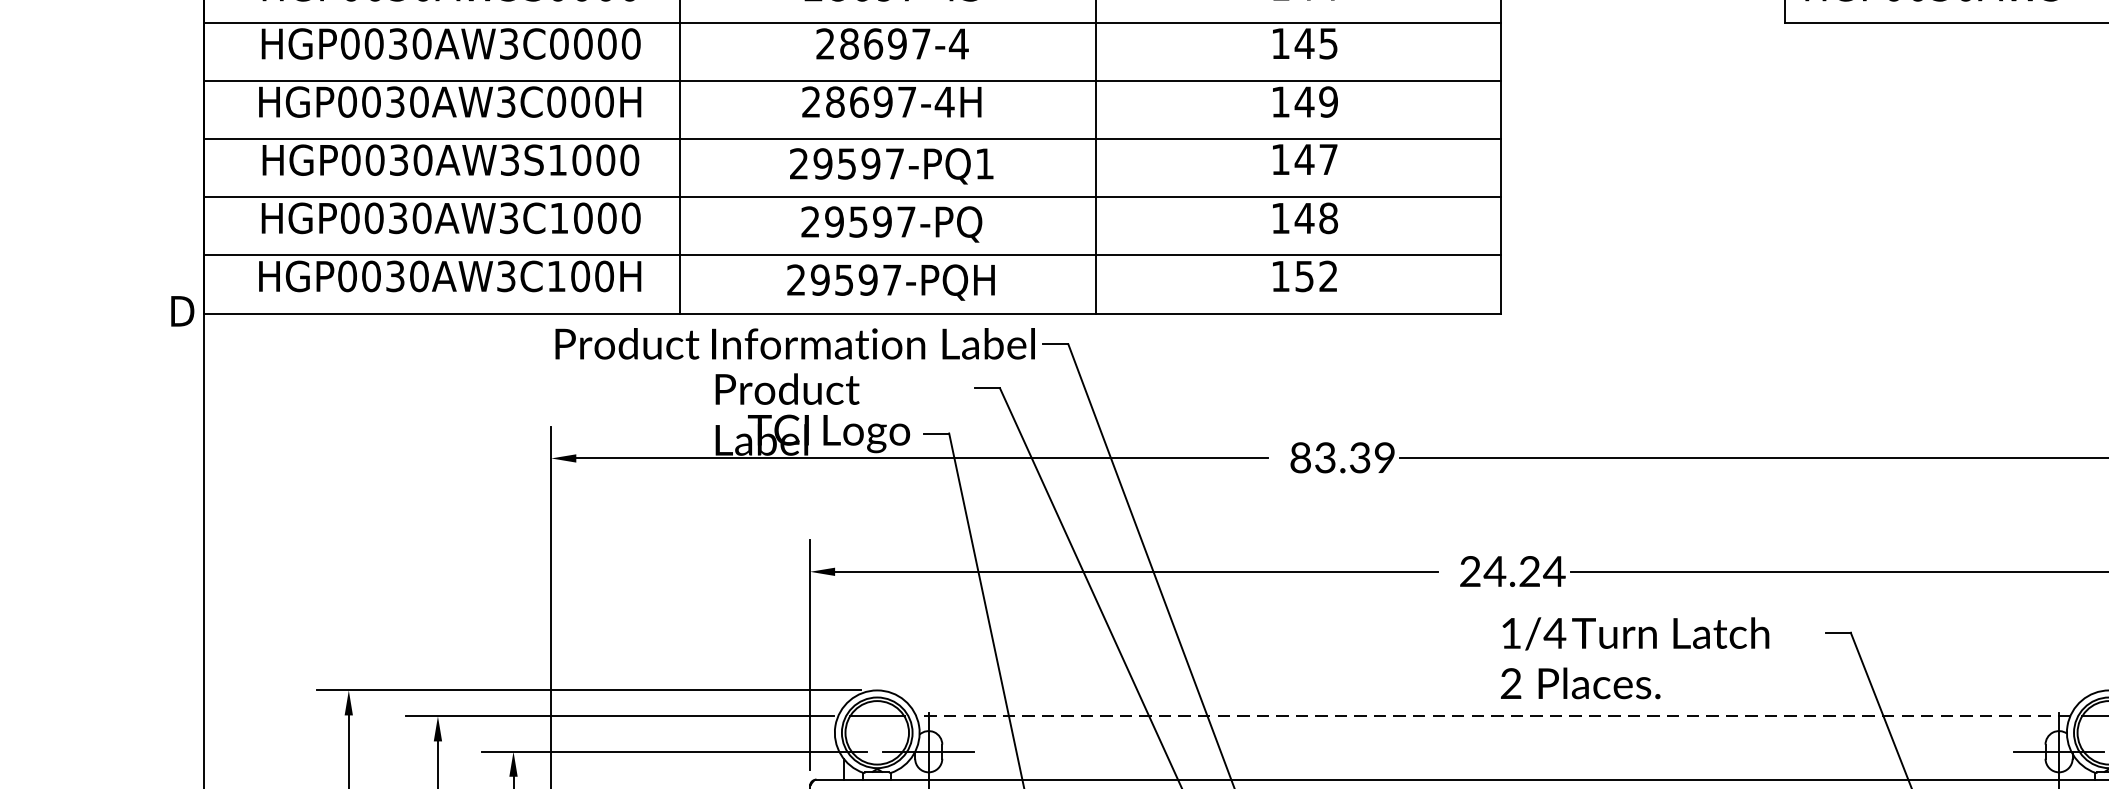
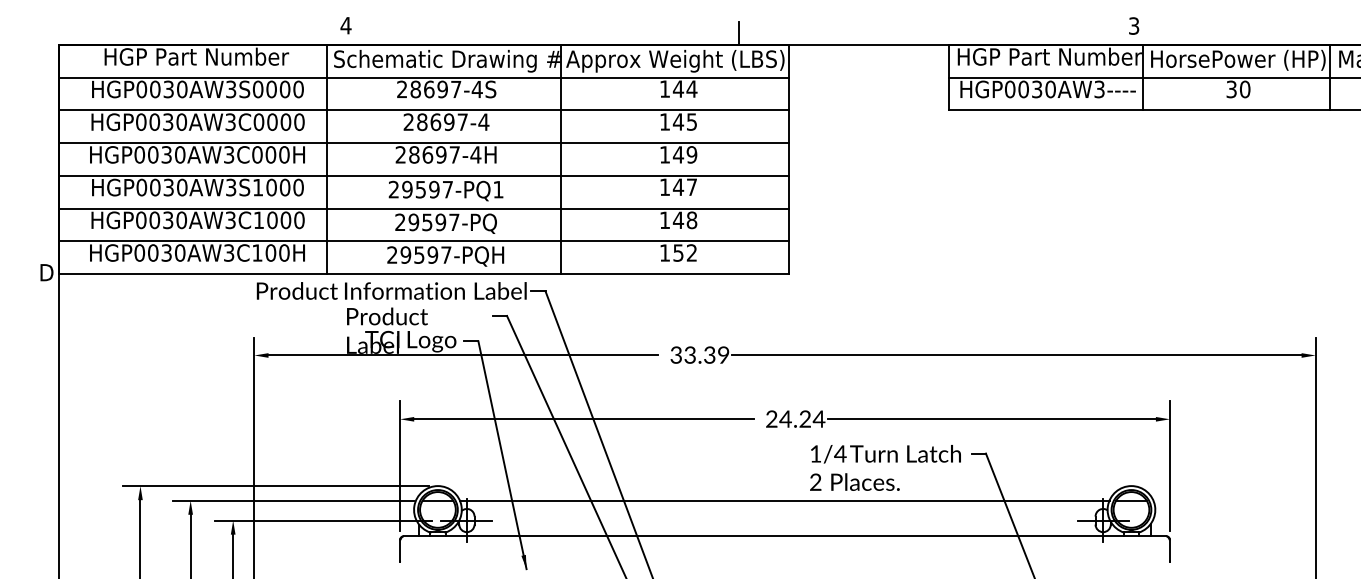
text: (1301, 458) -> (676, 355), 83.39 -> 33.39
text: (1635, 657) -> (885, 467), moved
line: (1492, 716) -> (784, 500), dashed -> solid

